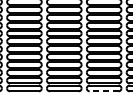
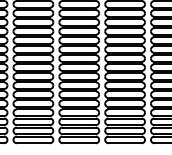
line: (104, 91) -> (125, 143), dashed -> solid

